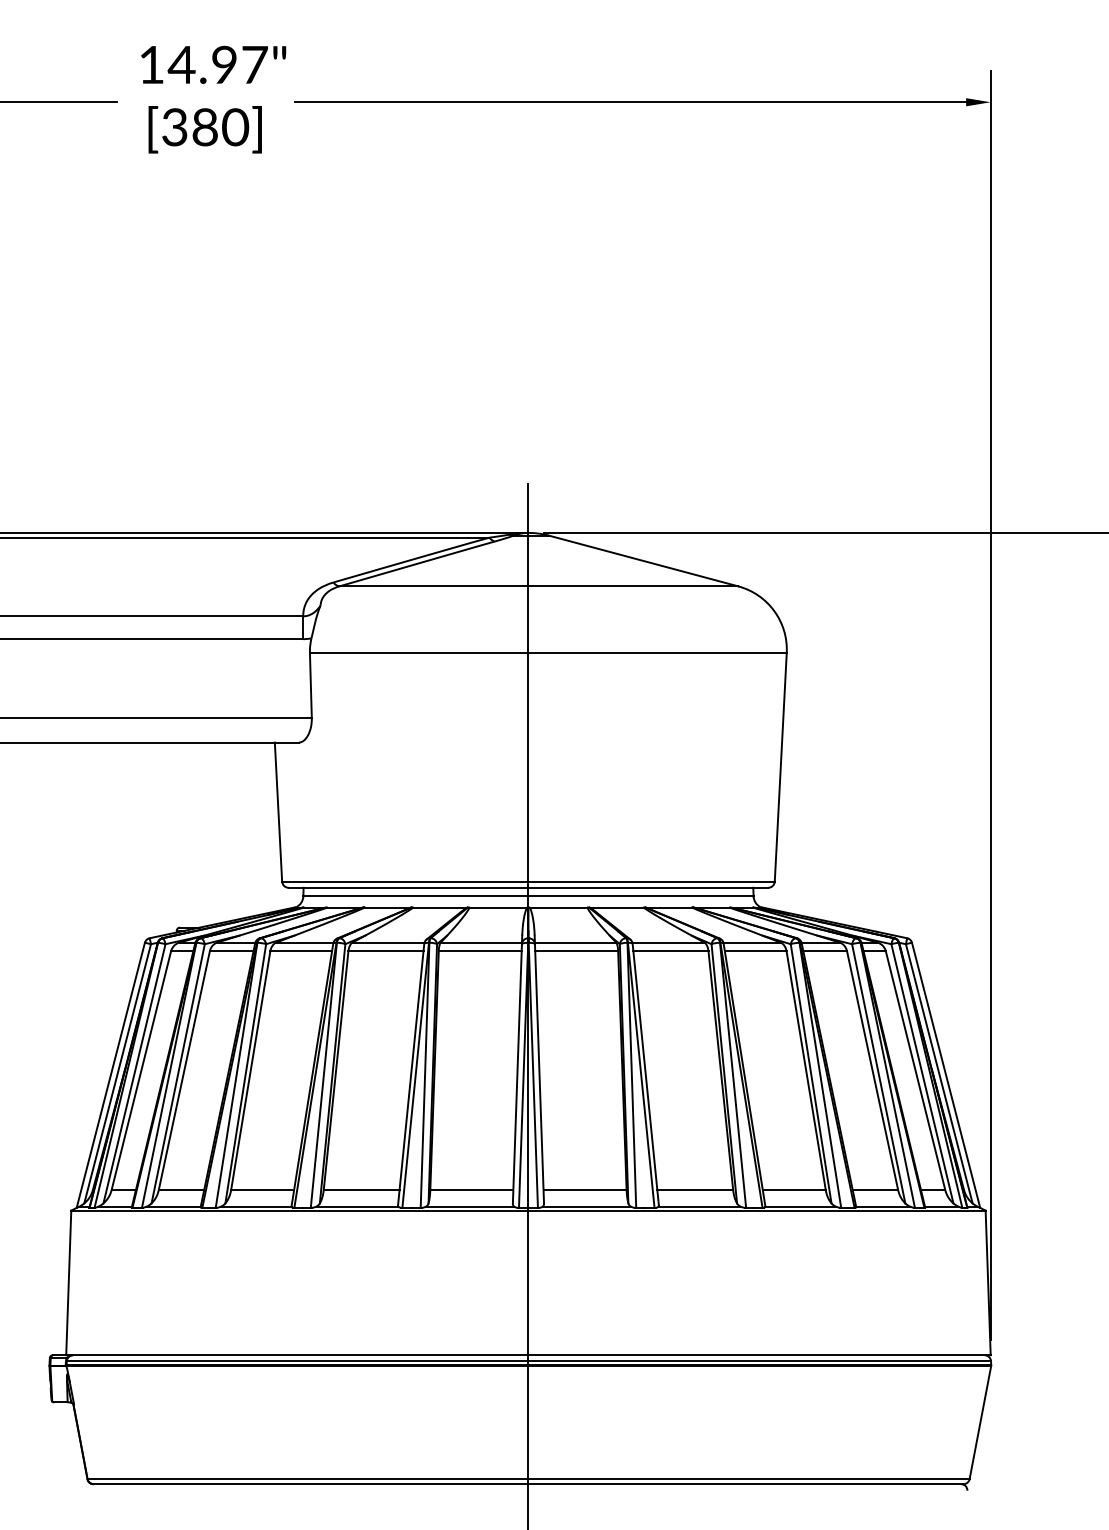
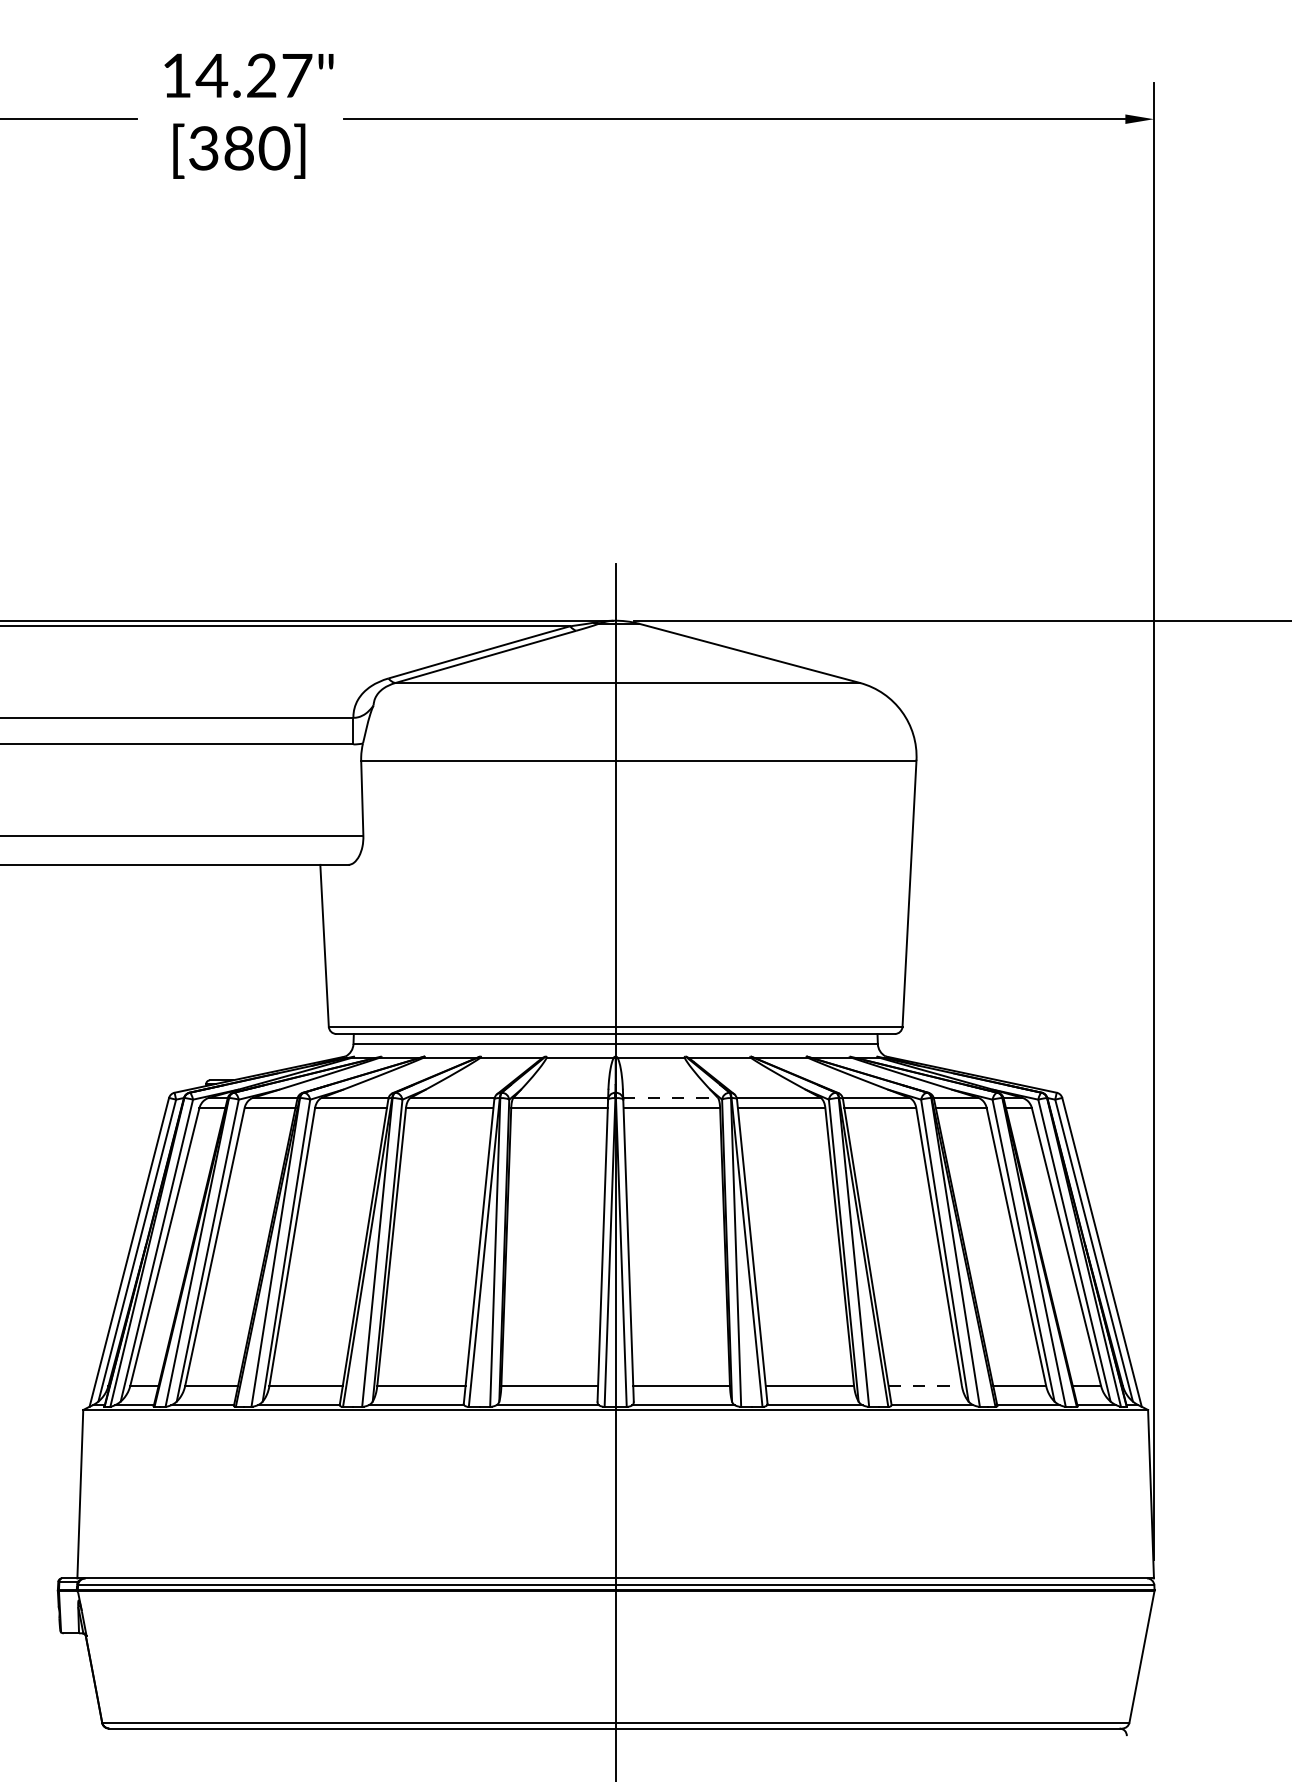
text: (224, 64) -> (261, 75), 14.97" -> 14.27"
line: (576, 942) -> (671, 1097), solid -> dashed
line: (794, 1189) -> (925, 1385), solid -> dashed

